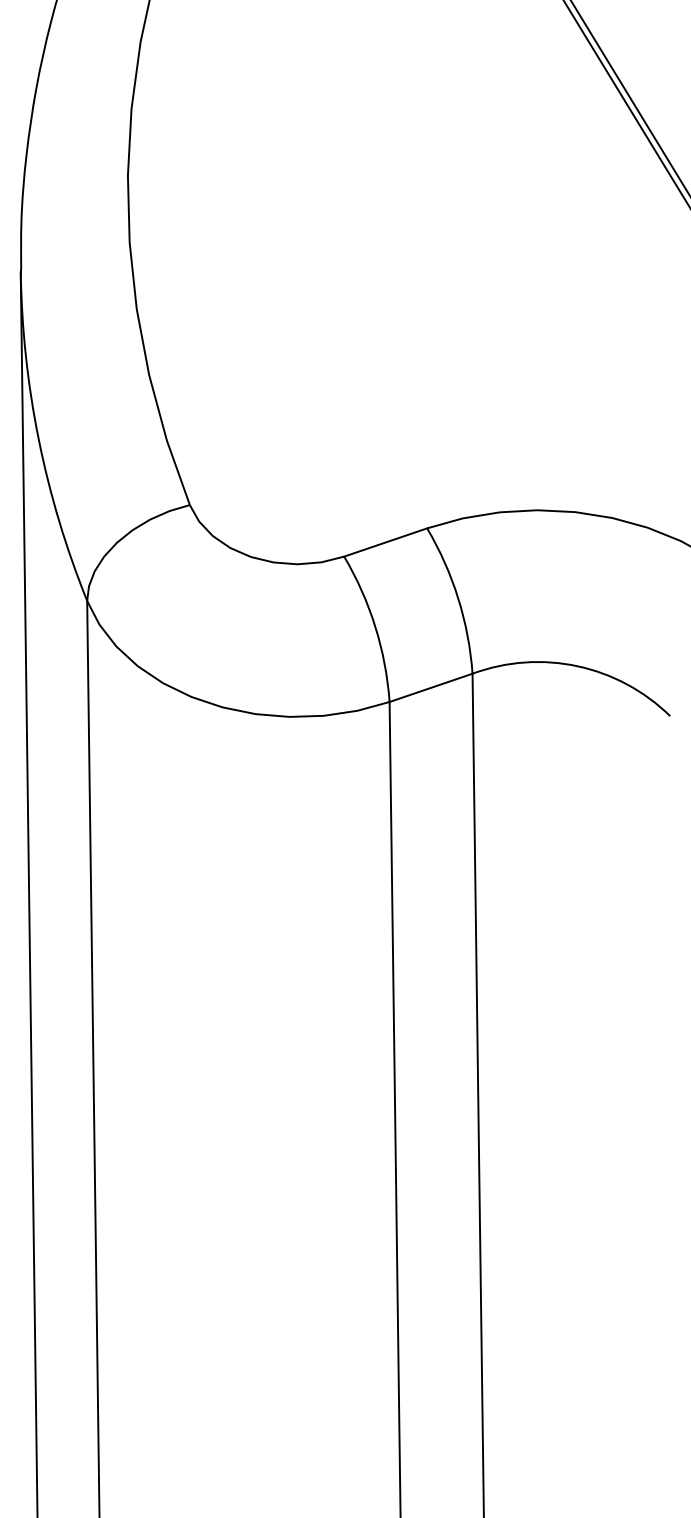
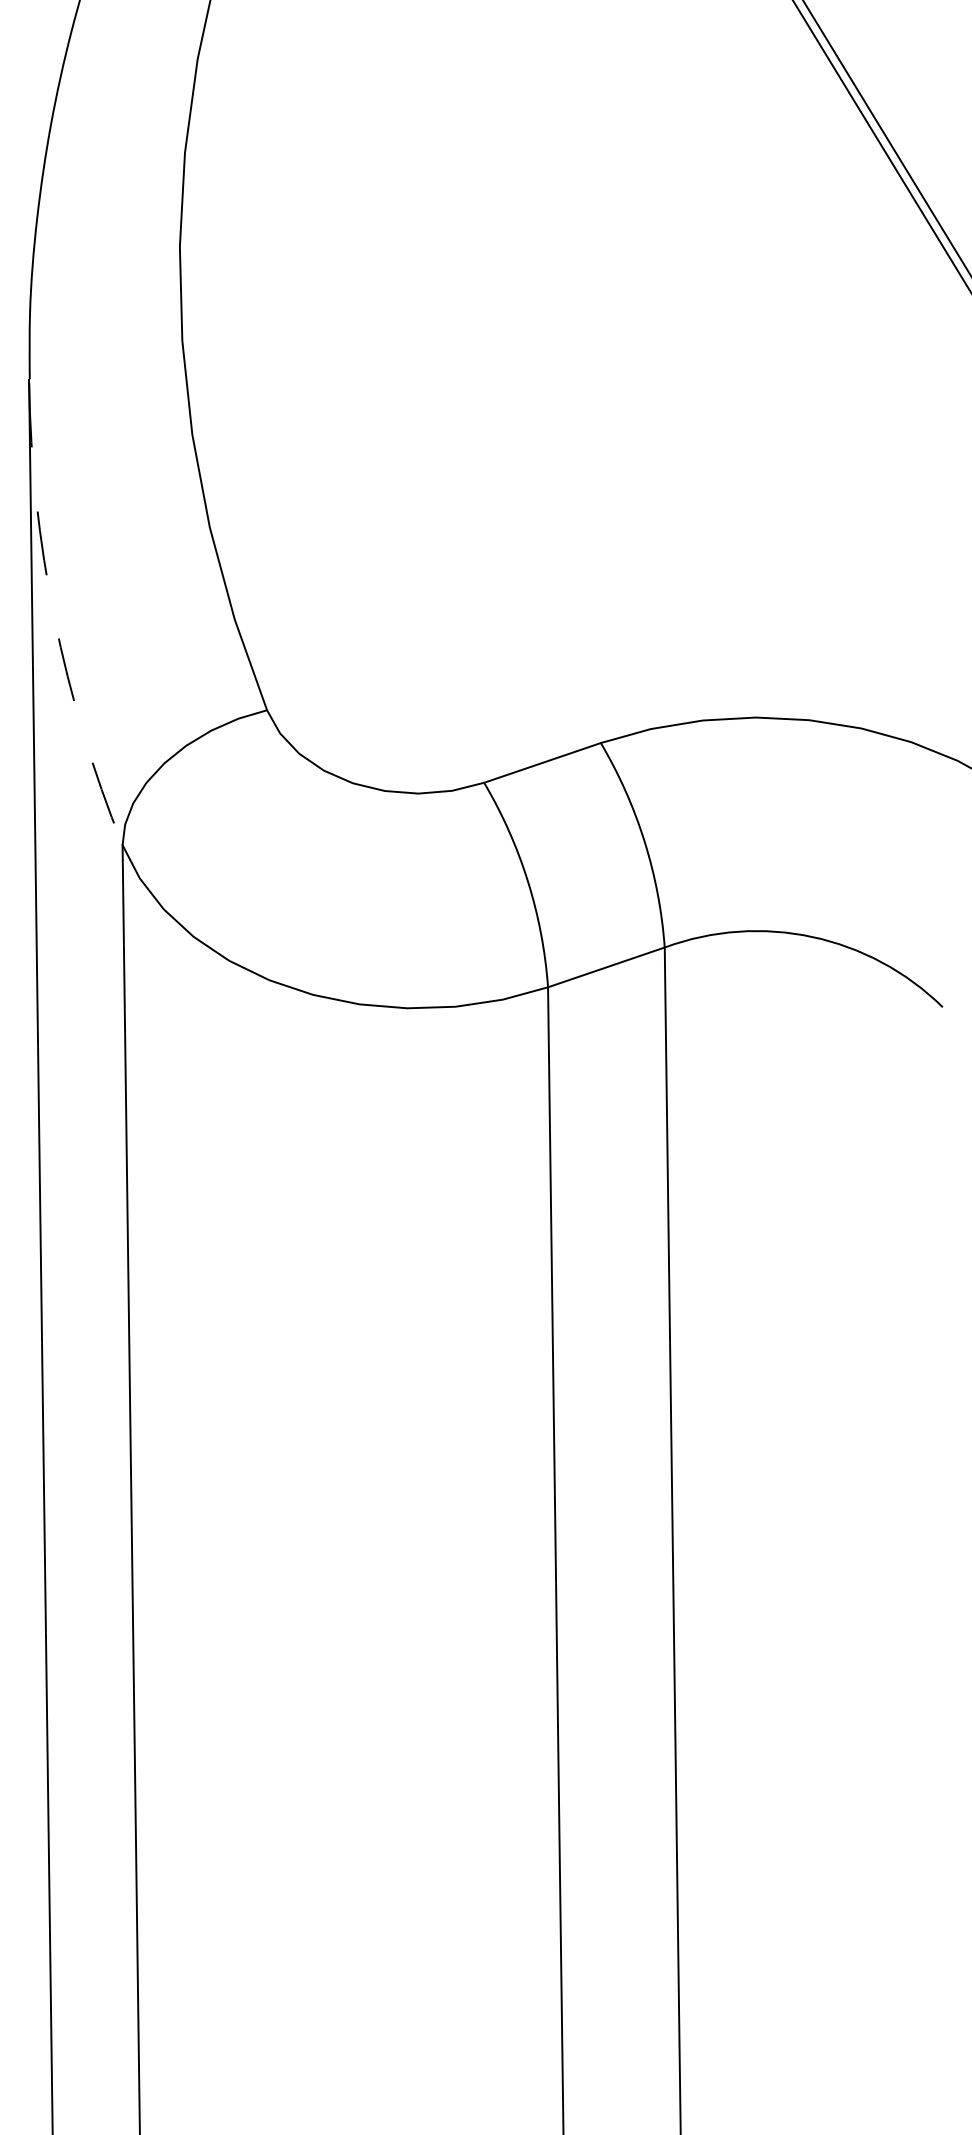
arc: (38, 439) -> (54, 618), solid -> dashed

